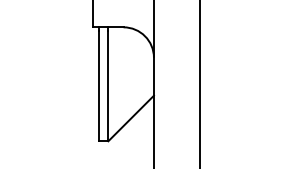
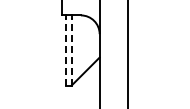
line: (98, 85) -> (65, 51), solid -> dashed
line: (108, 85) -> (71, 51), solid -> dashed

